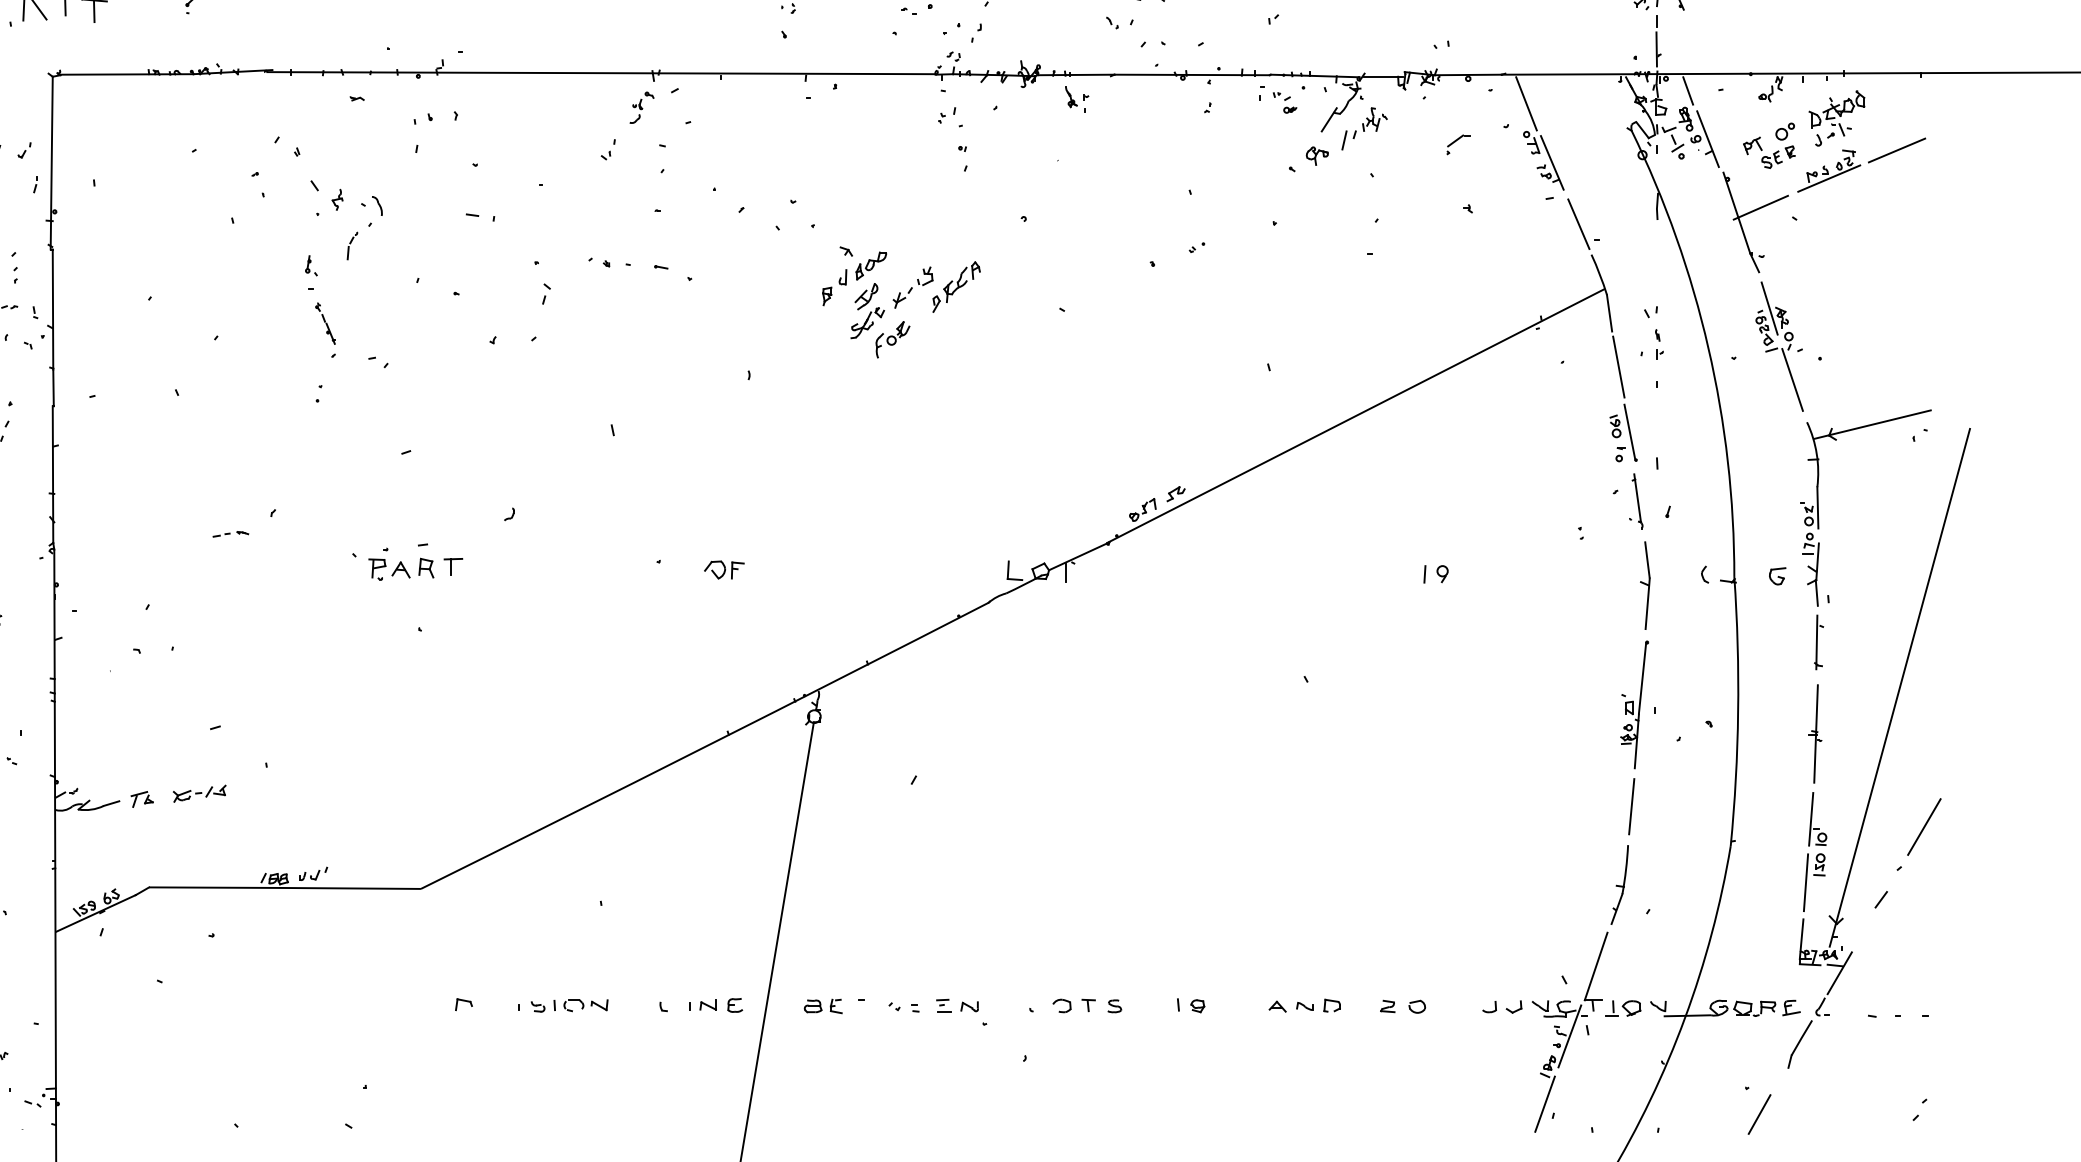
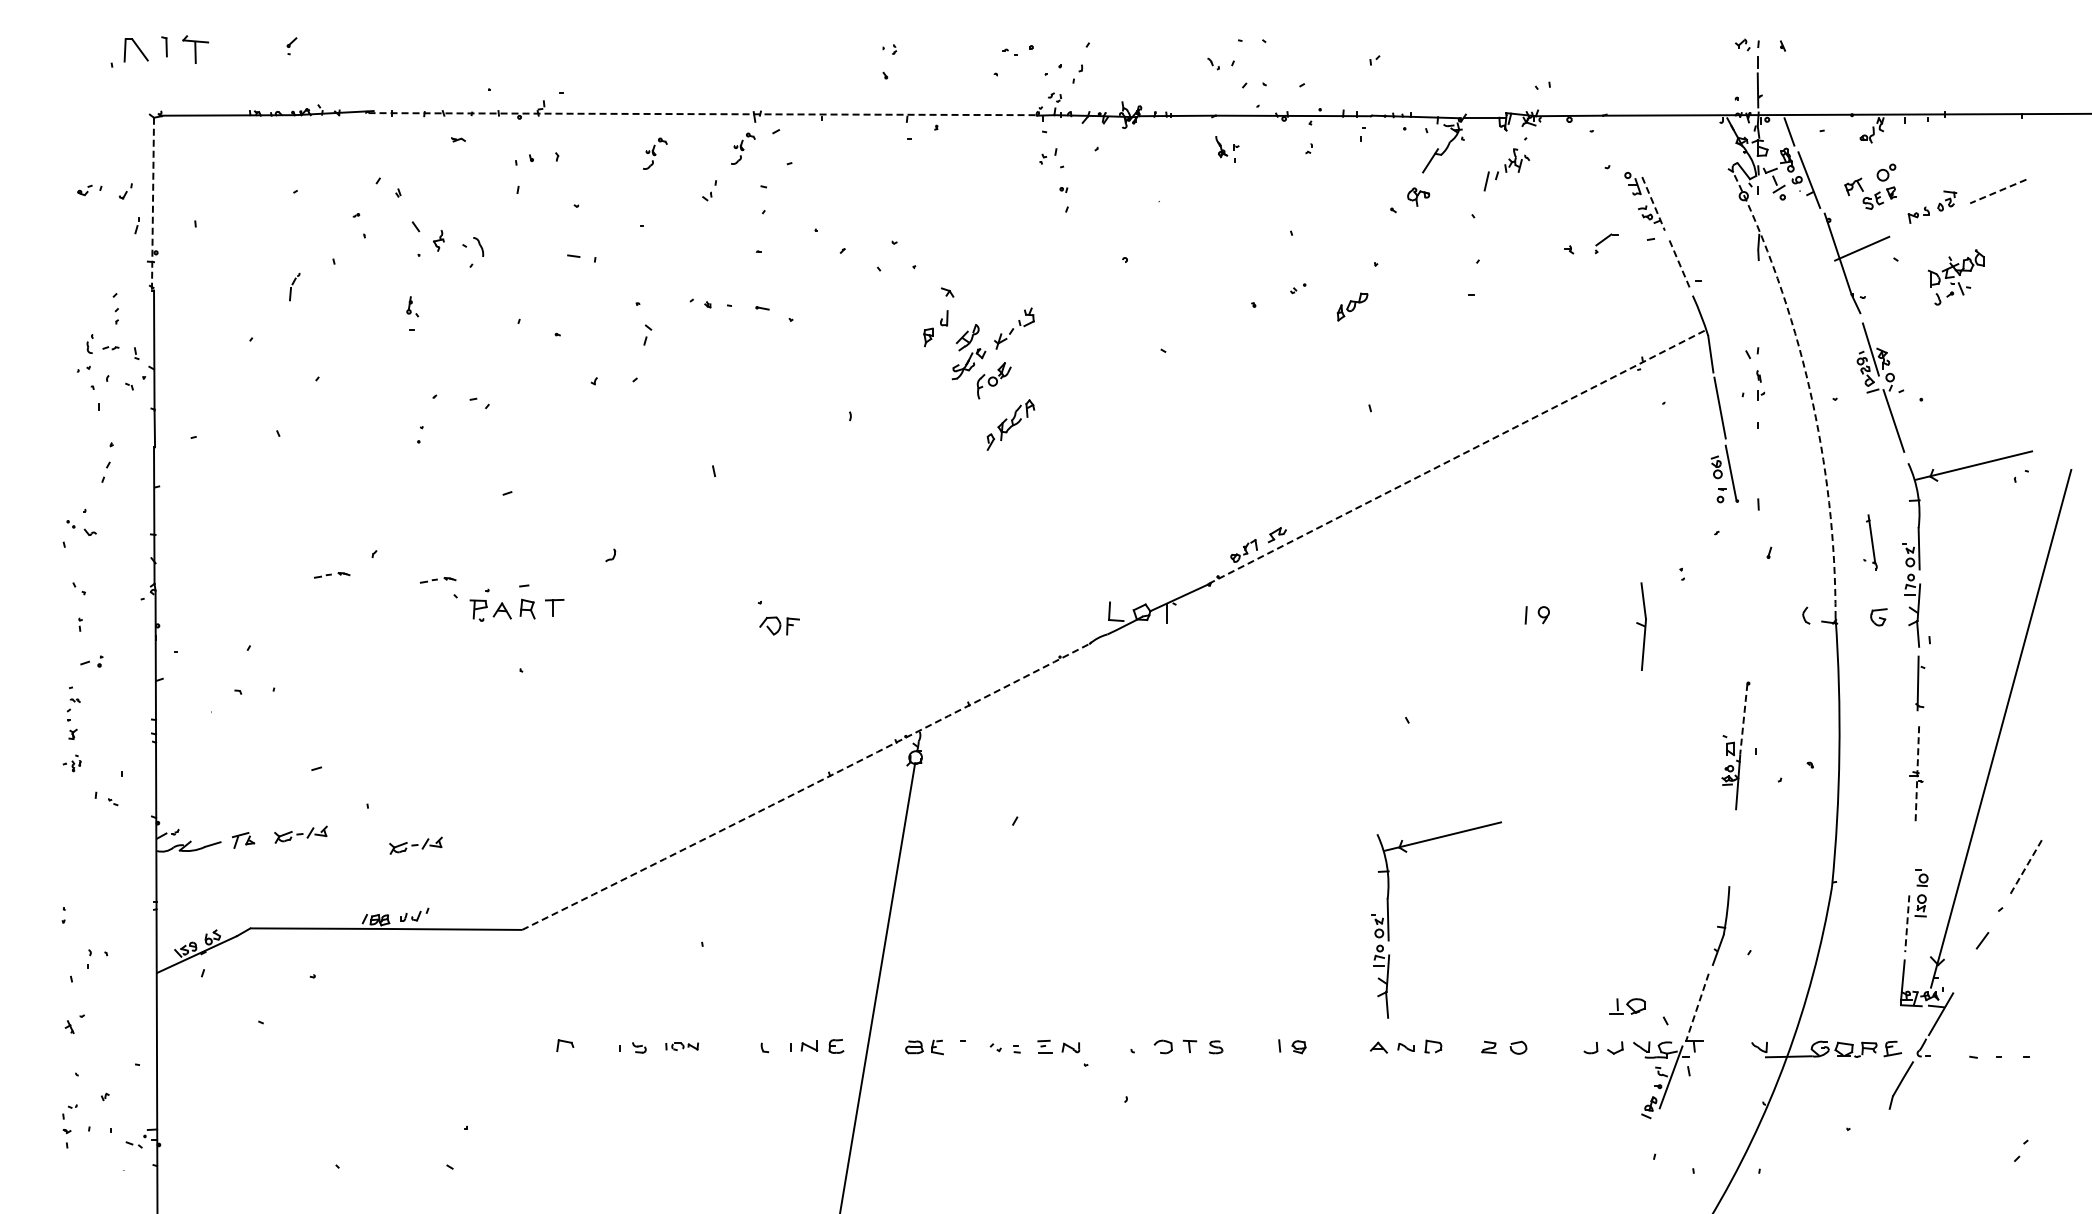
line: (602, 73) -> (703, 114), solid -> dashed
part: (1077, 99) -> (1227, 149), moved
part: (1285, 102) -> (1386, 143), removed
line: (1526, 103) -> (1627, 144), removed
part: (554, 112) -> (655, 153), added
part: (1836, 118) -> (1955, 277), moved
part: (1364, 128) -> (1506, 169), moved
part: (1458, 144) -> (1606, 243), moved
line: (1897, 150) -> (1998, 191), solid -> dashed
line: (51, 163) -> (152, 204), solid -> dashed
line: (1552, 163) -> (1653, 204), solid -> dashed
line: (1829, 178) -> (1930, 219), removed
line: (1579, 224) -> (1680, 265), solid -> dashed
part: (352, 245) -> (294, 286), moved
part: (871, 265) -> (1352, 306), moved
part: (956, 286) -> (1010, 424), moved
part: (325, 323) -> (426, 364), removed
arc: (1708, 348) -> (1809, 389), solid -> dashed
line: (1356, 415) -> (1457, 456), solid -> dashed
part: (1636, 501) -> (1870, 542), moved
part: (337, 539) -> (438, 580), added
part: (724, 569) -> (779, 625), moved
part: (1645, 585) -> (1641, 626), moved
line: (1642, 678) -> (1743, 719), solid -> dashed
line: (1816, 733) -> (1917, 774), solid -> dashed
arc: (705, 746) -> (806, 787), solid -> dashed
part: (314, 804) -> (415, 845), added
line: (1631, 806) -> (1732, 847), removed
line: (1811, 819) -> (1912, 860), removed
line: (1924, 827) -> (2025, 868), solid -> dashed
part: (1288, 879) -> (1389, 920), added
line: (1806, 883) -> (1907, 924), solid -> dashed
line: (1596, 966) -> (1697, 1007), solid -> dashed
part: (580, 1005) -> (681, 1046), size x0.6
part: (1623, 1008) -> (1627, 1006), moved
line: (1545, 1103) -> (1646, 1144), removed
line: (1759, 1114) -> (1860, 1155), removed

